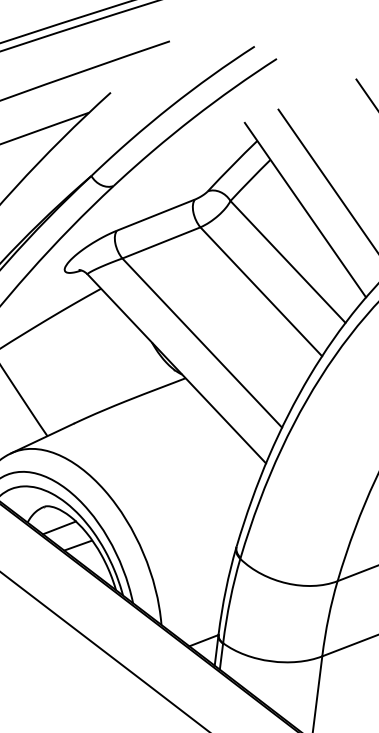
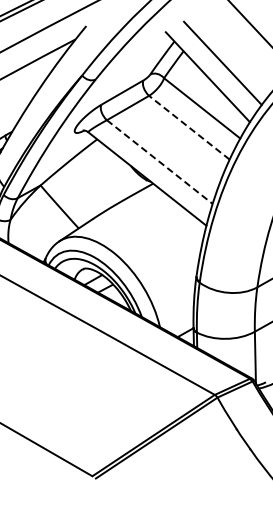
line: (259, 291) -> (188, 127), solid -> dashed
line: (203, 343) -> (160, 162), solid -> dashed

